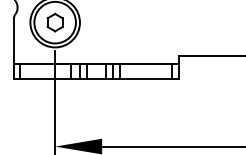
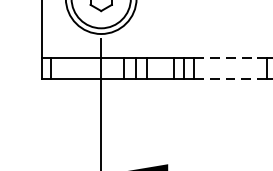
line: (145, 63) -> (230, 56), solid -> dashed
line: (145, 78) -> (230, 78), solid -> dashed

